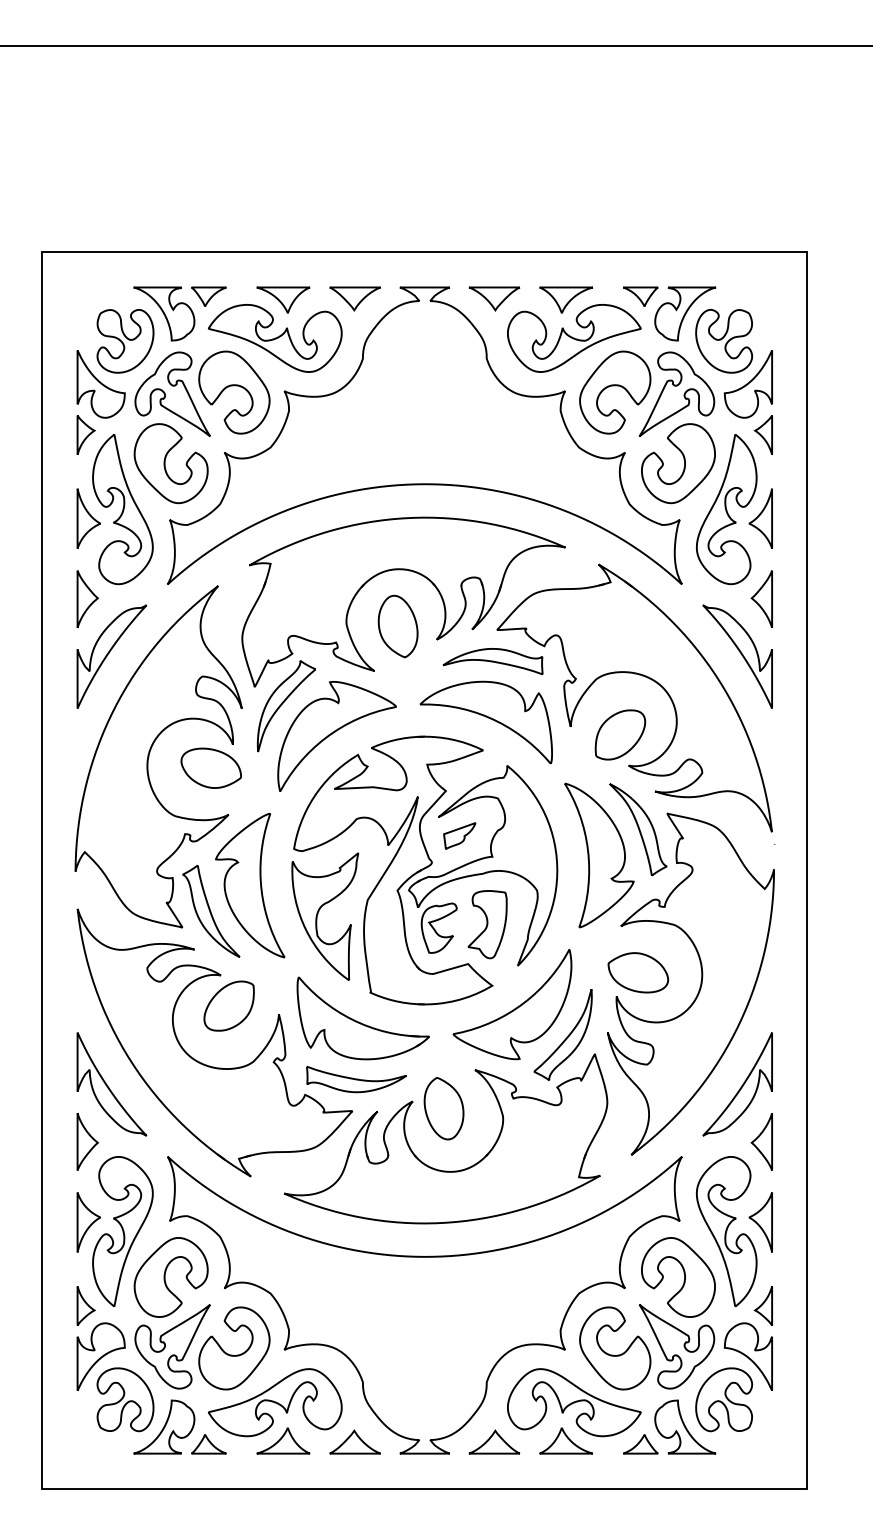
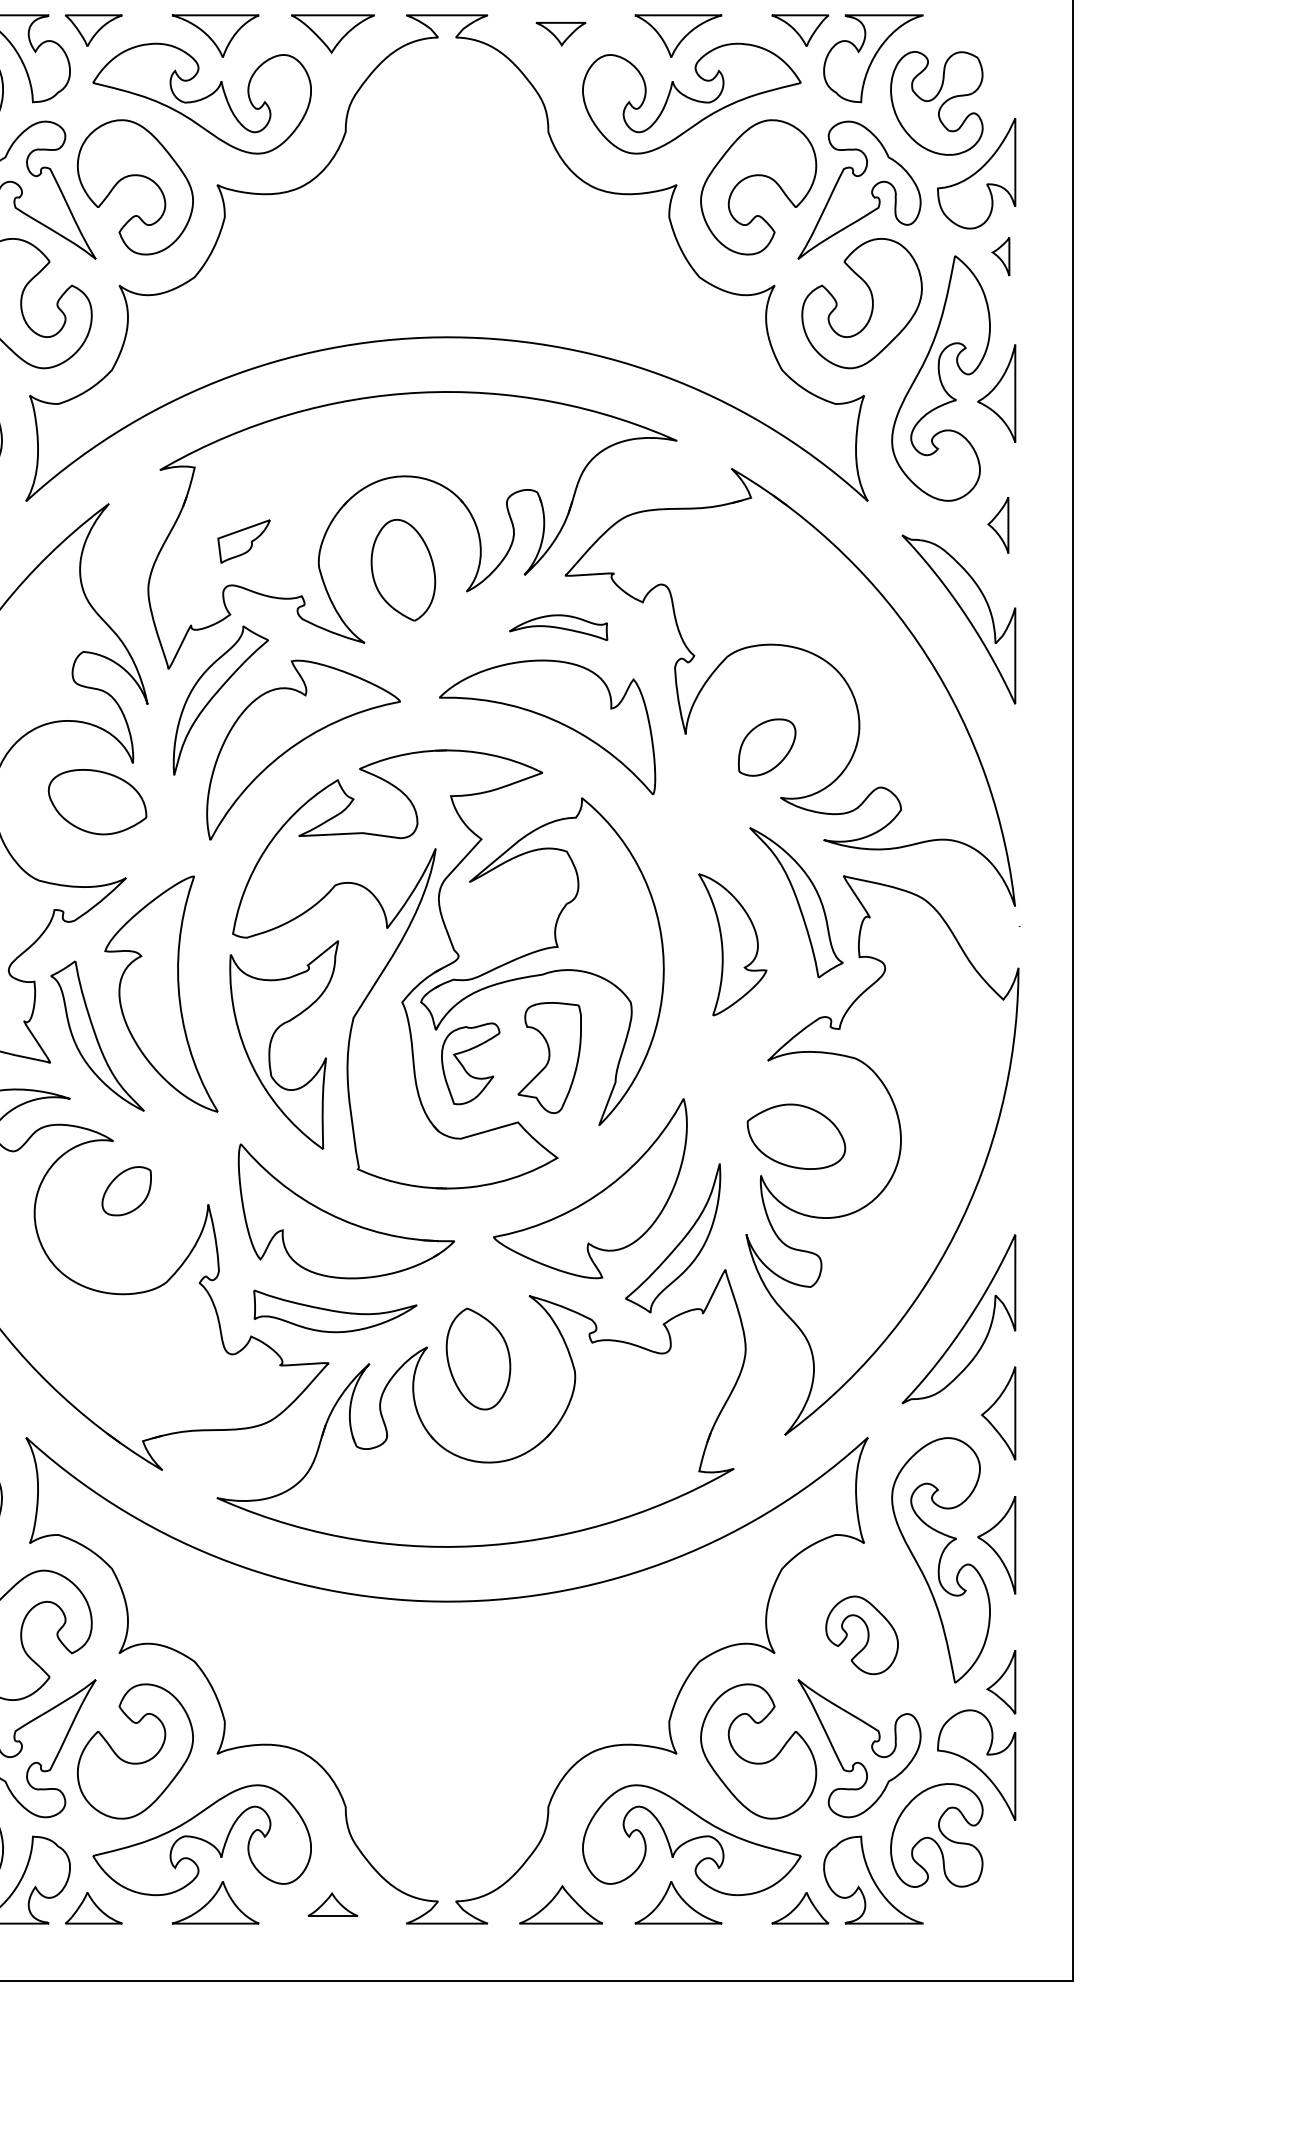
part: (494, 298) -> (561, 33), size x0.6
part: (762, 434) -> (999, 255), size x0.6
part: (761, 598) -> (997, 524), size x0.6
part: (492, 661) -> (557, 627), size x0.6
part: (620, 734) -> (767, 746), size x0.7
part: (459, 835) -> (243, 540), moved
part: (599, 855) -> (732, 944), size x0.6
part: (228, 1005) -> (125, 1190), size x0.6
part: (678, 1277) -> (862, 1635), size x0.6
part: (354, 1441) -> (331, 1903), size x0.6

